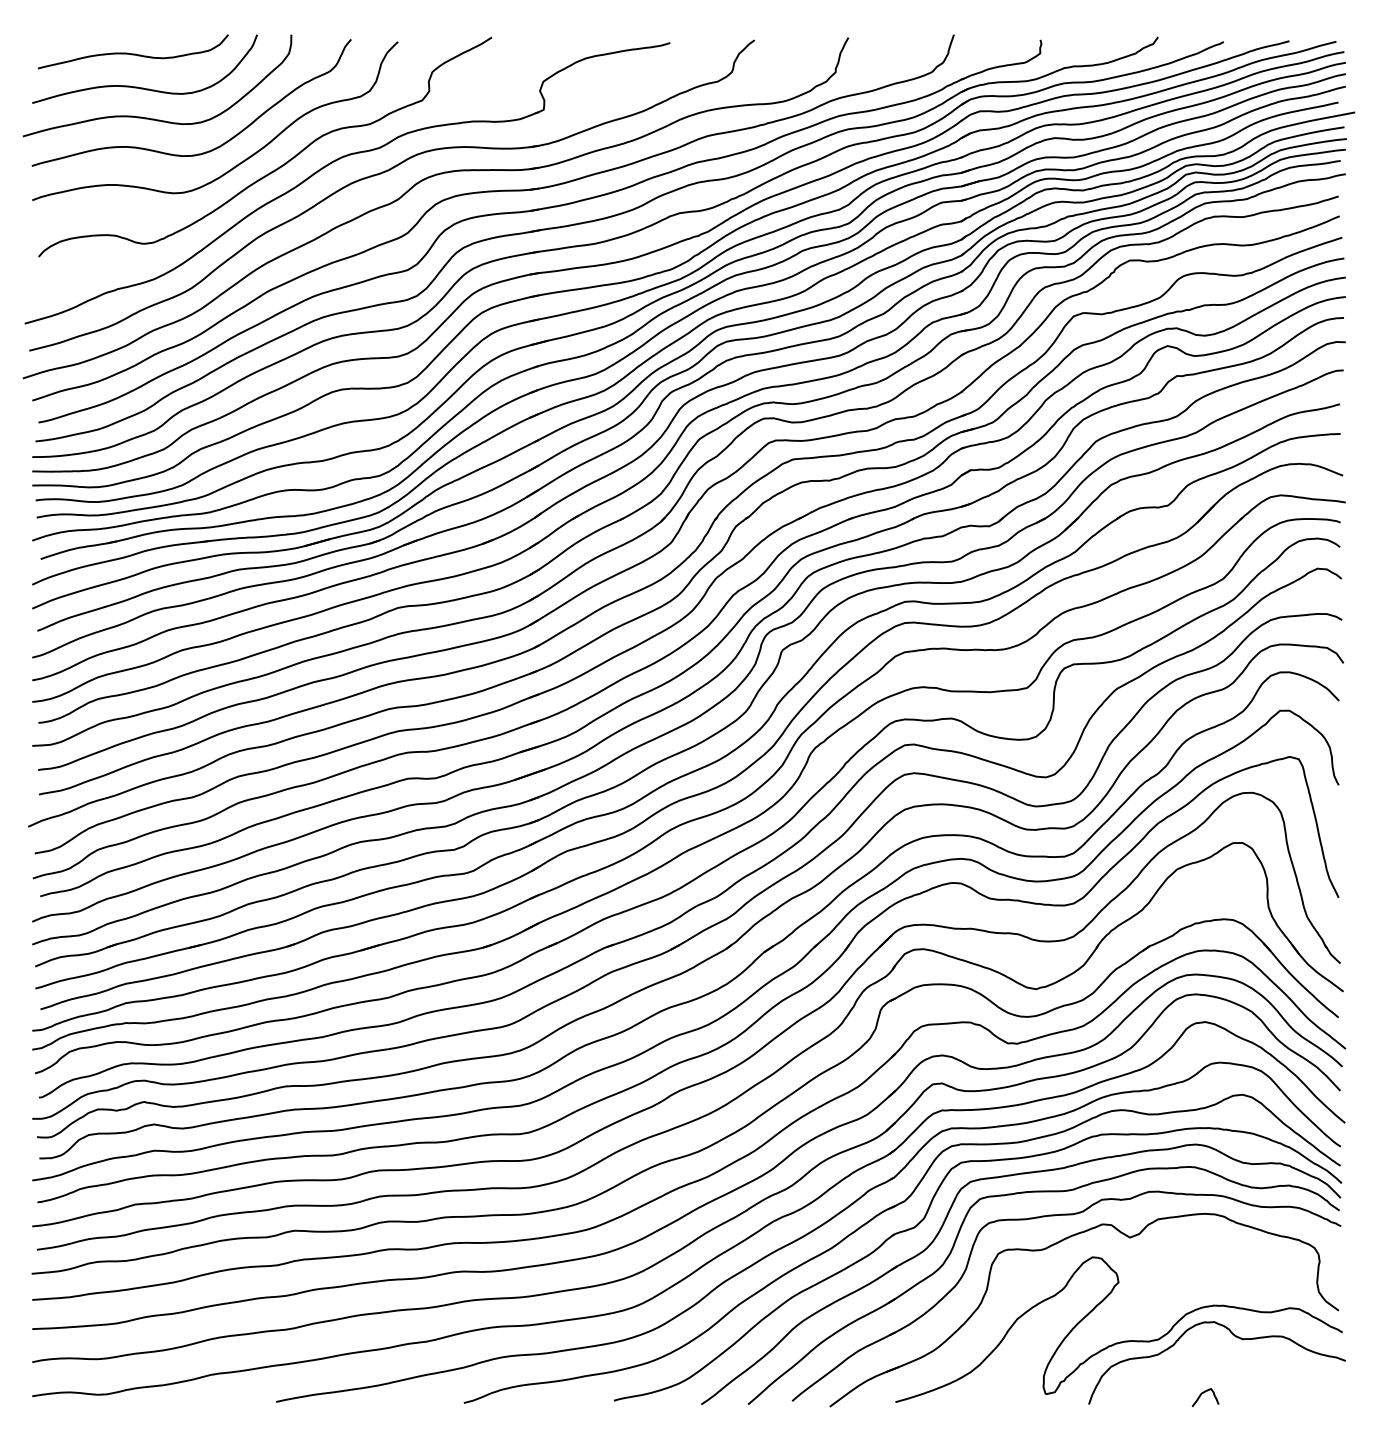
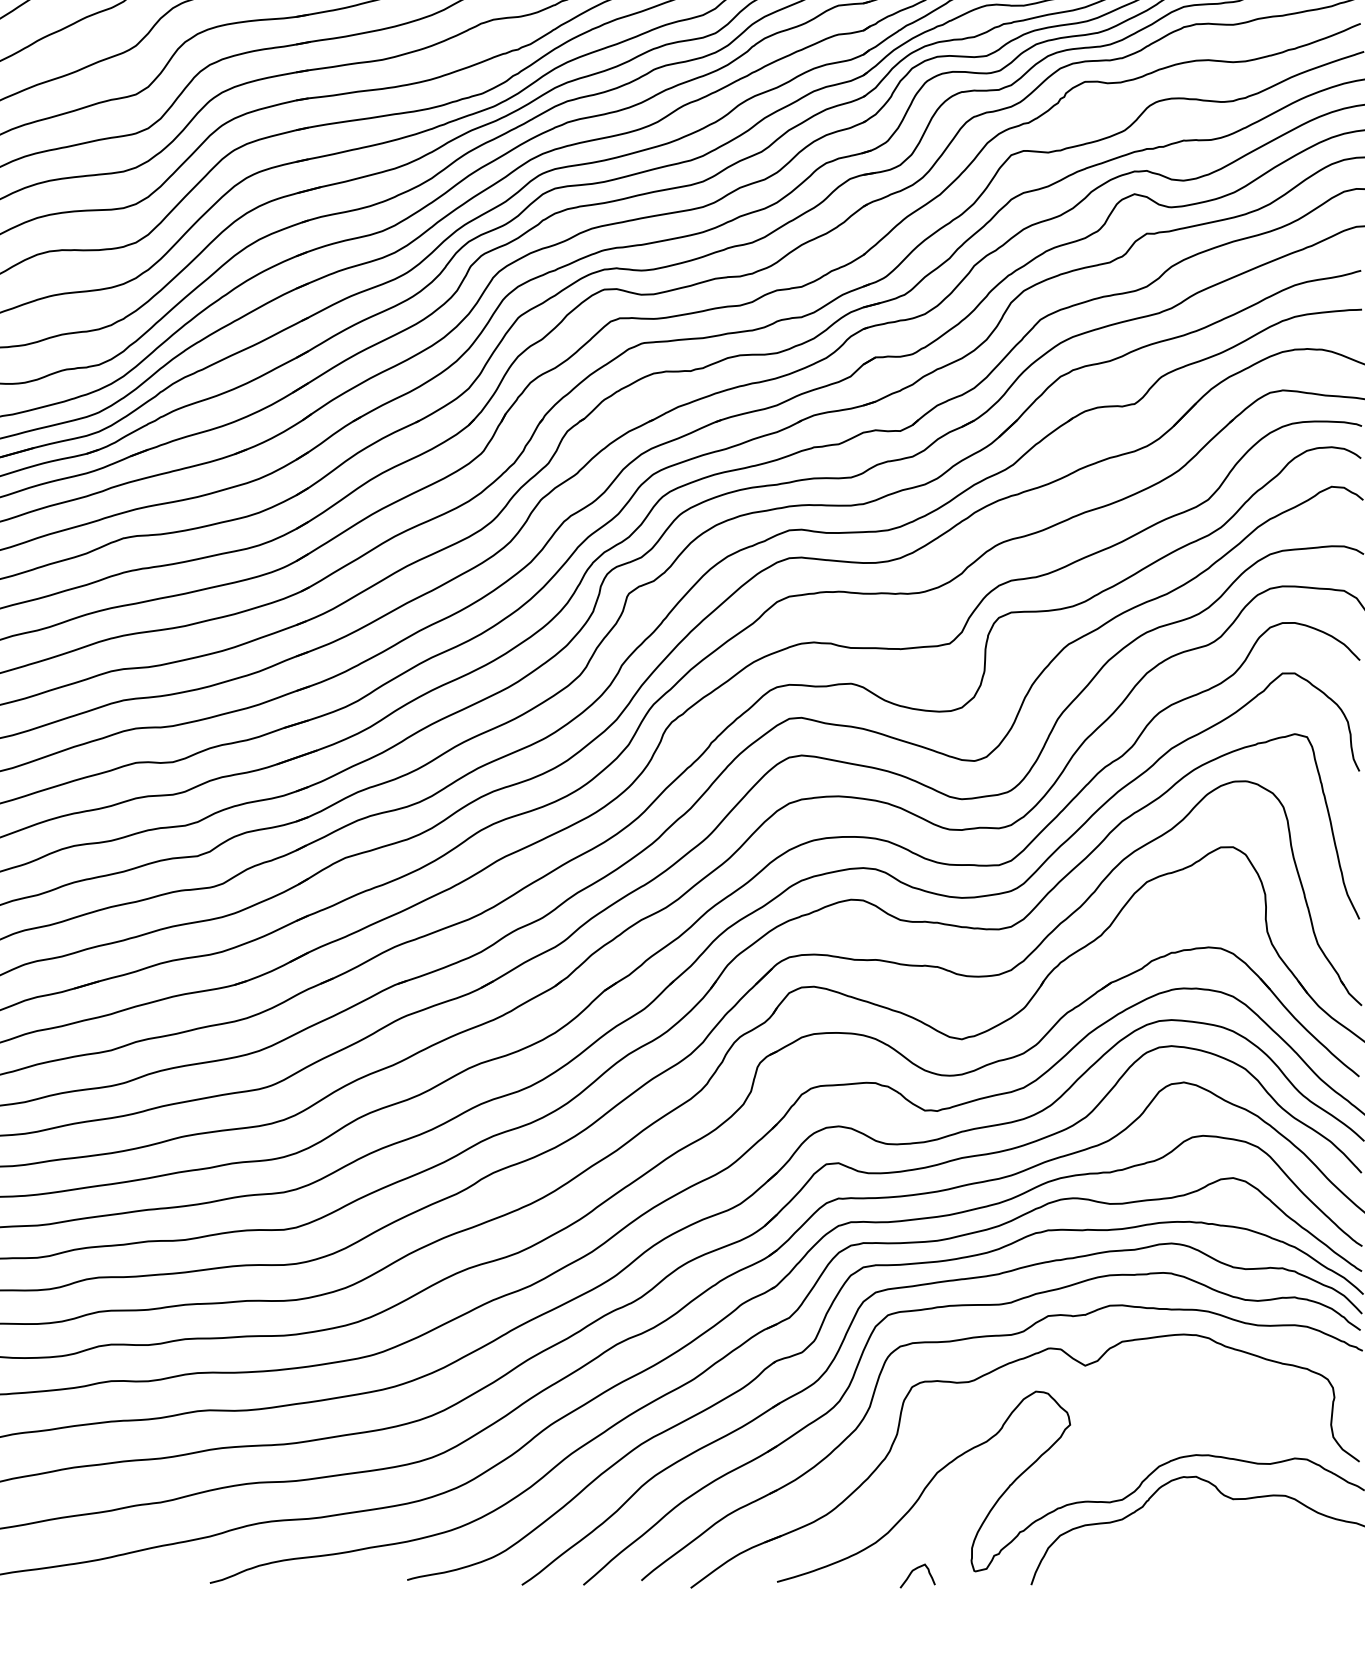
curve: (1202, 1394) -> (913, 1571), moved

